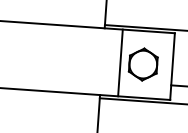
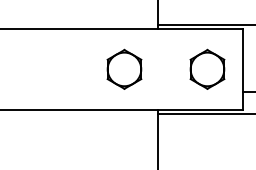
part: (75, 59) -> (124, 68), added
line: (120, 62) -> (179, 68), removed

